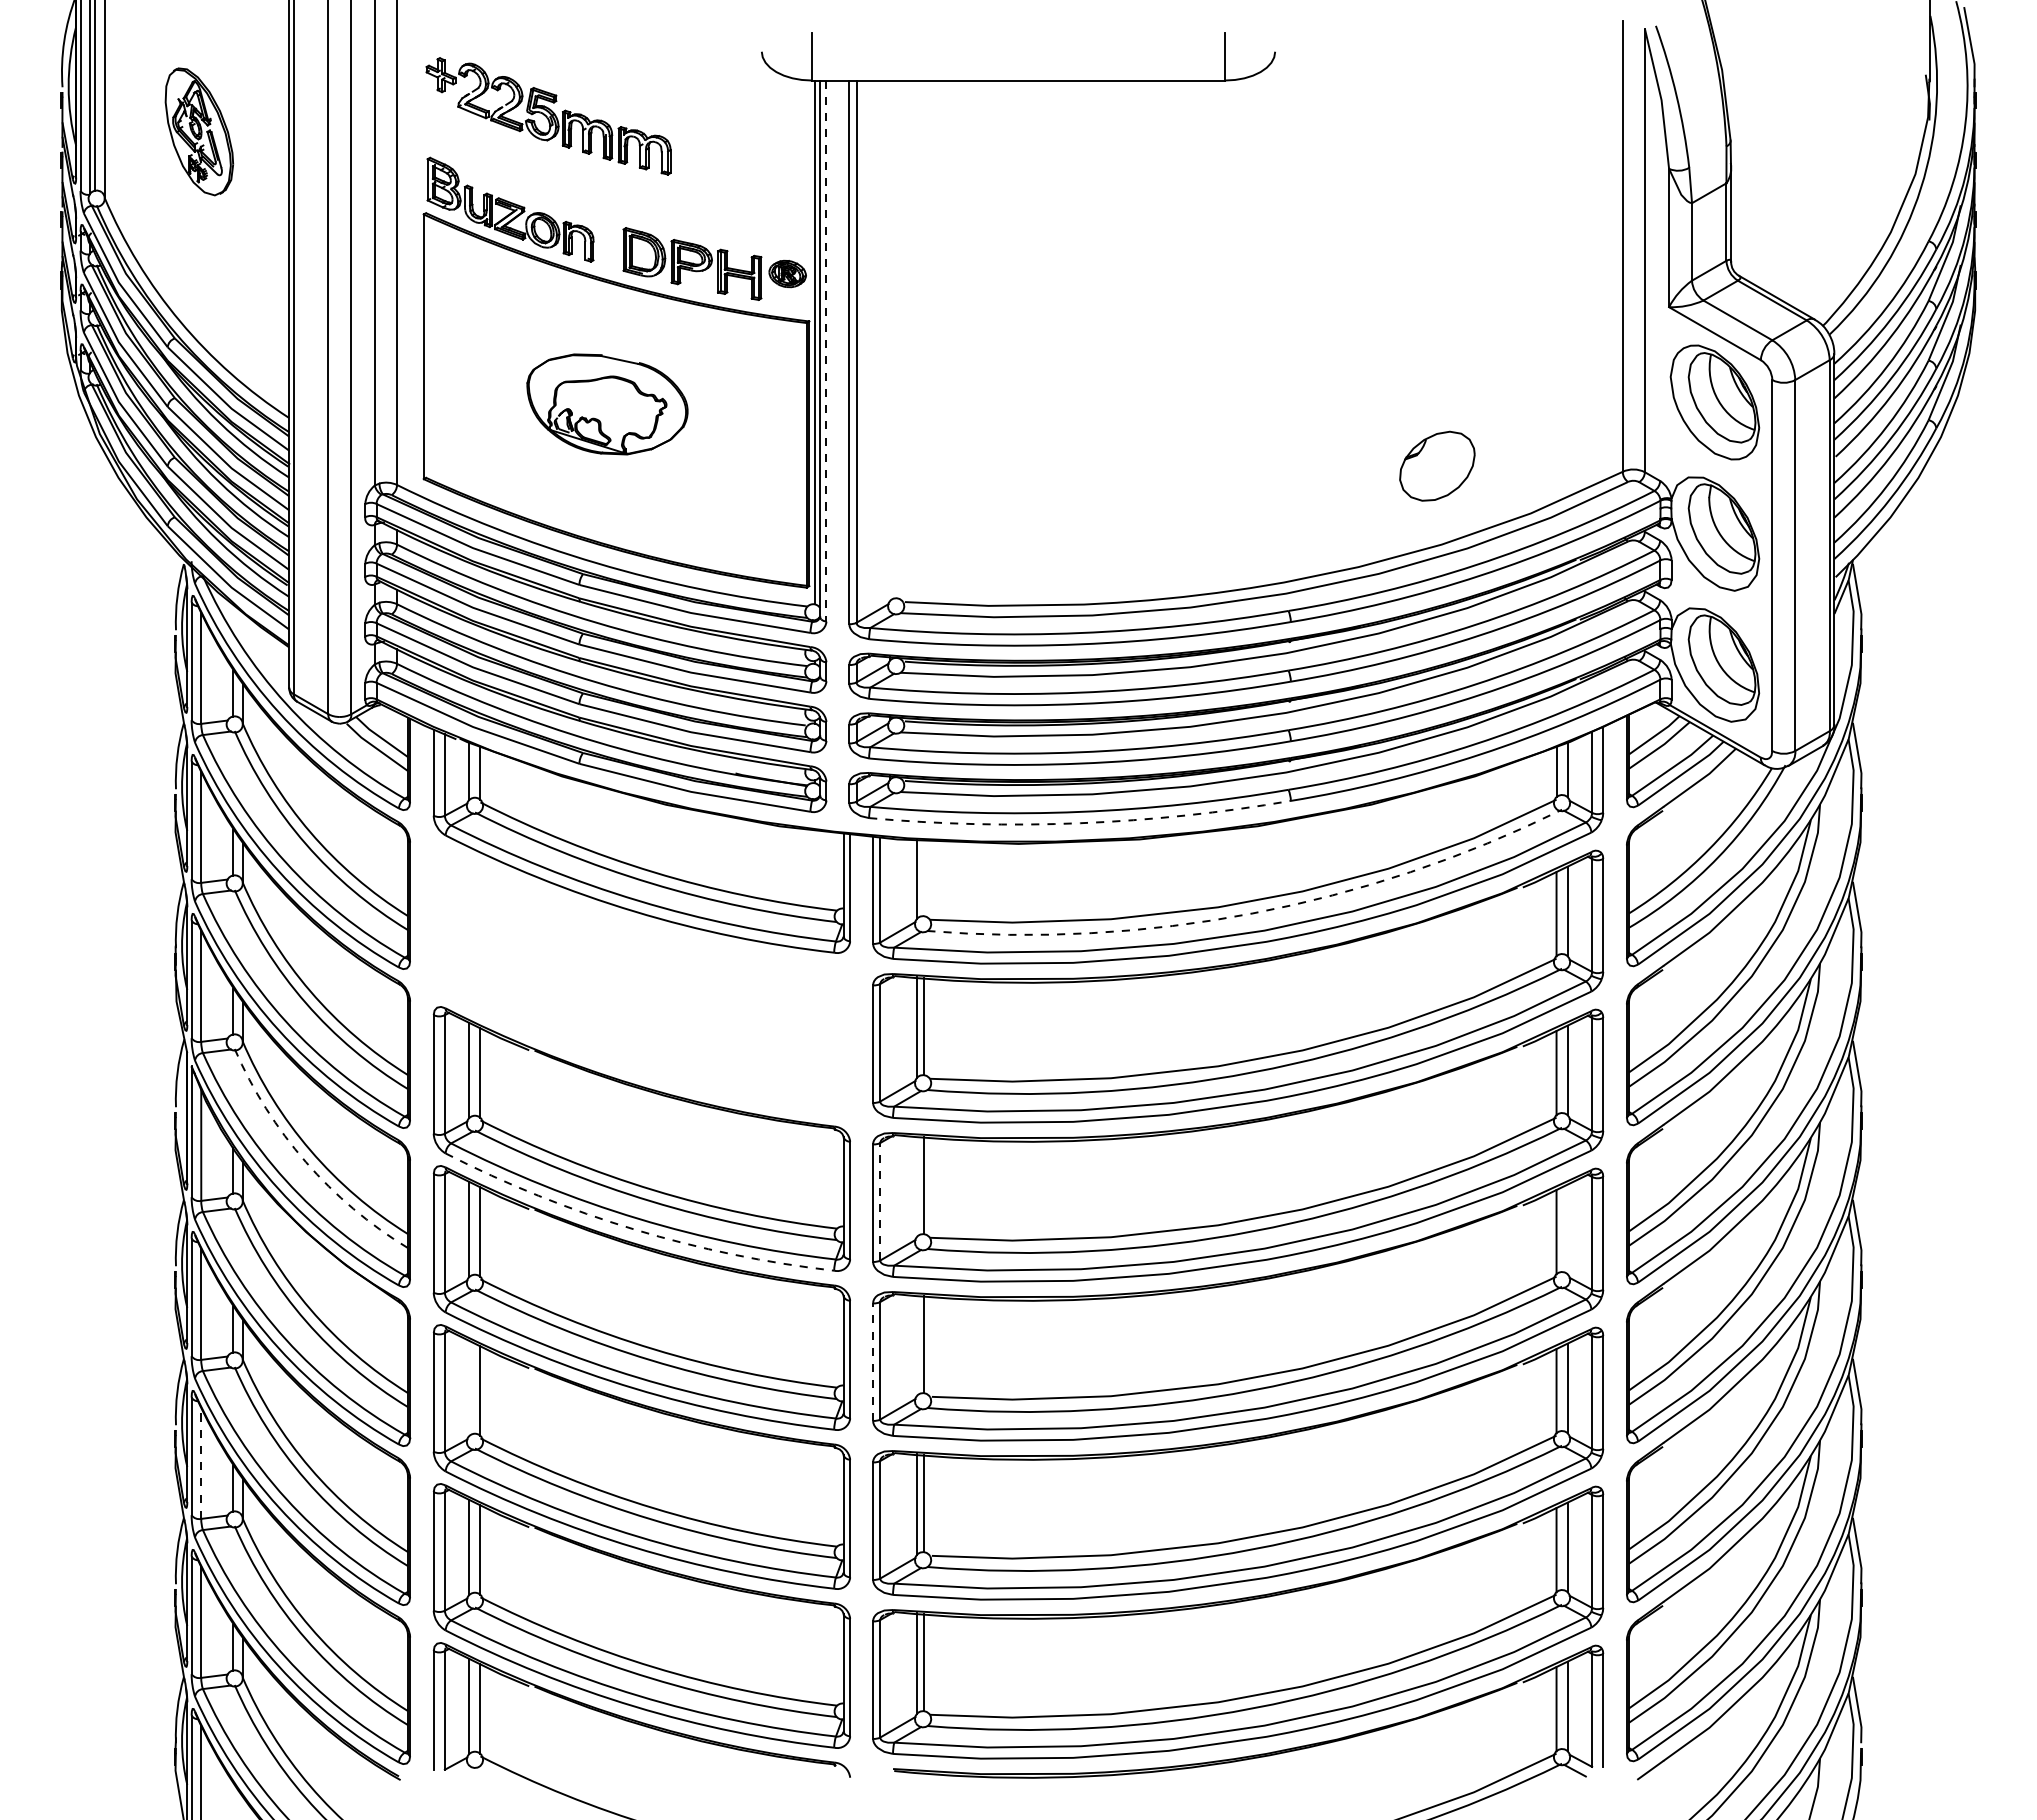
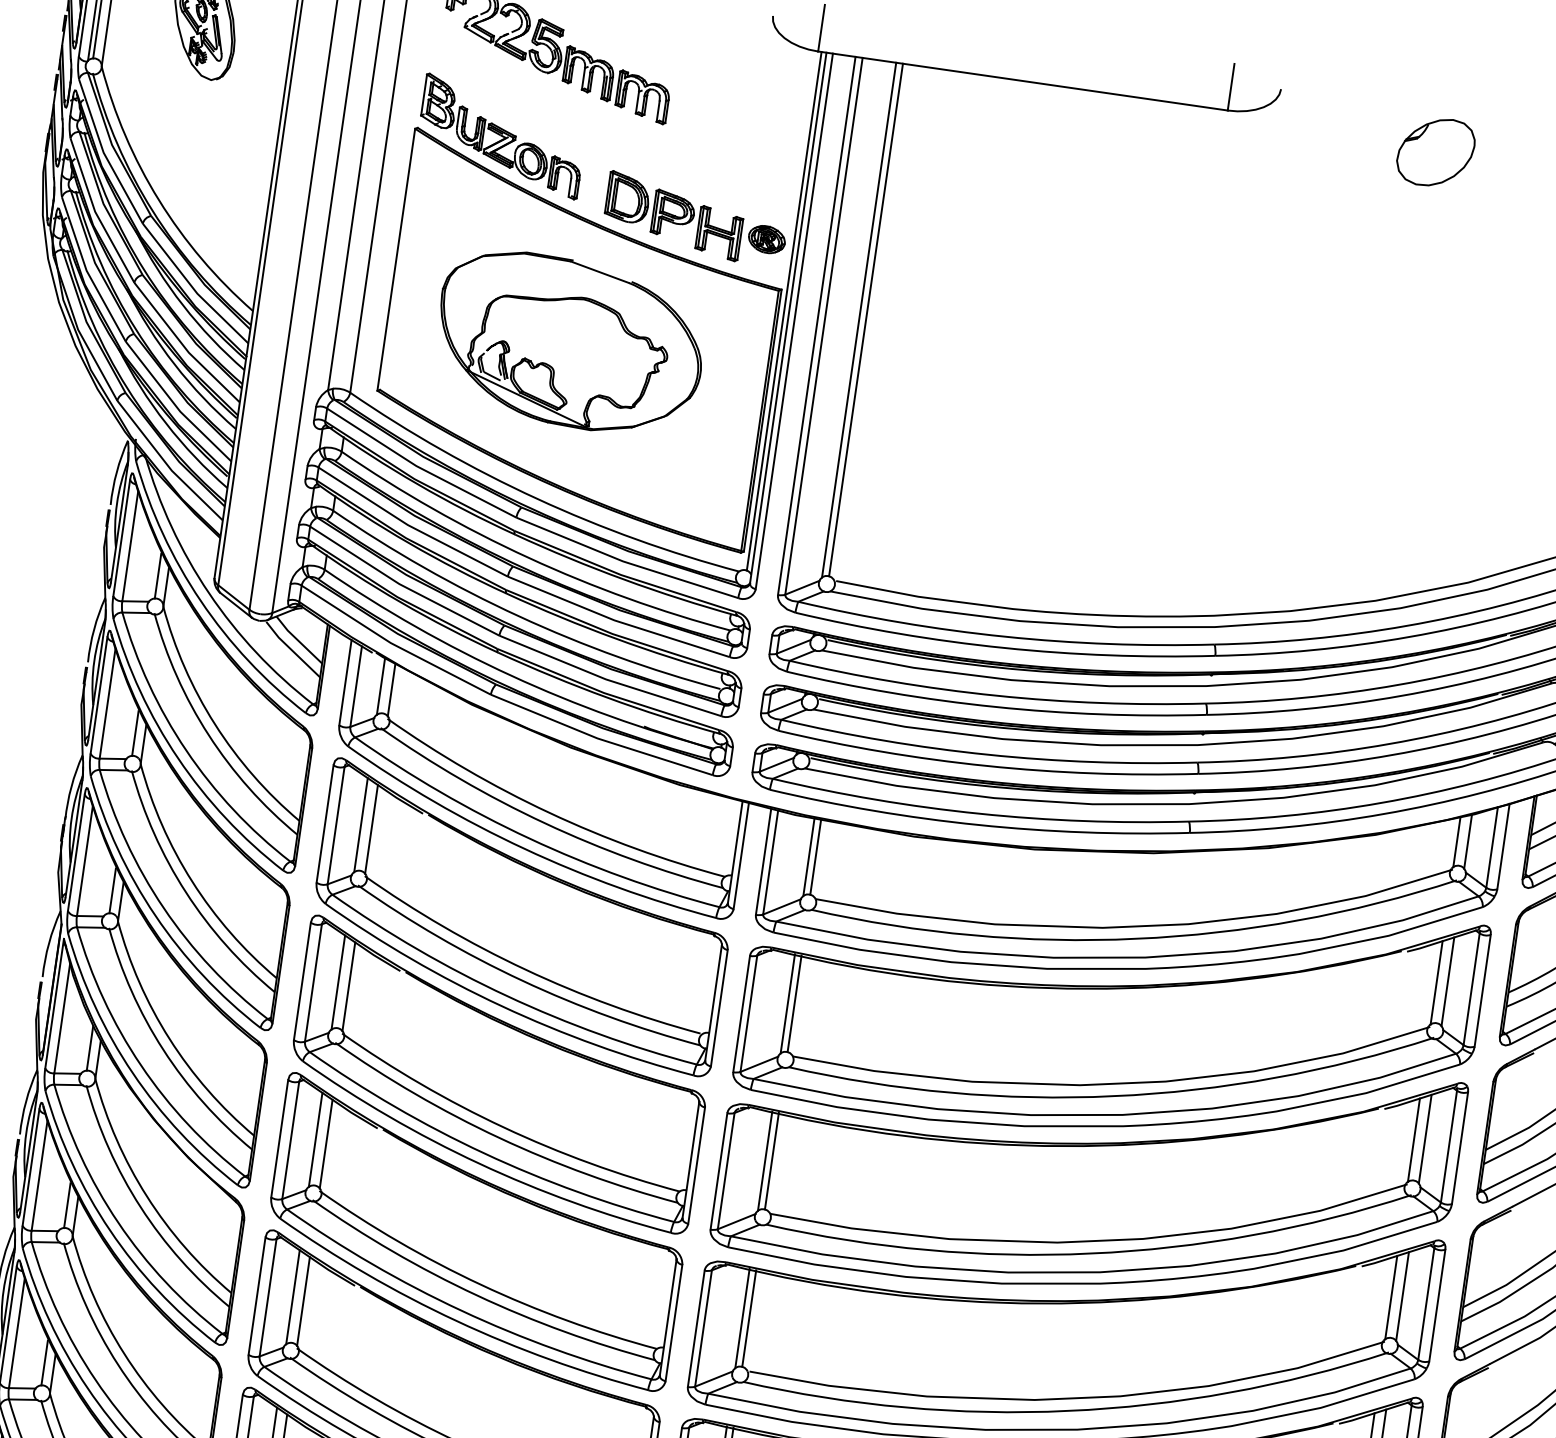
line: (897, 339) -> (866, 320), added
line: (890, 340) -> (859, 320), added
line: (826, 351) -> (794, 321), dashed -> solid
part: (607, 404) -> (569, 343), size x1.67
part: (1437, 465) -> (1436, 151), moved
arc: (1080, 823) -> (978, 825), dashed -> solid
line: (924, 878) -> (816, 857), added
arc: (1252, 913) -> (1135, 938), dashed -> solid
part: (641, 979) -> (521, 917), added
arc: (305, 1162) -> (162, 1050), dashed -> solid
line: (917, 1186) -> (765, 1161), added
line: (880, 1201) -> (726, 1170), dashed -> solid
arc: (634, 1229) -> (479, 1163), dashed -> solid
line: (1567, 1229) -> (1402, 1296), added
line: (917, 1345) -> (742, 1318), added
line: (873, 1362) -> (696, 1329), dashed -> solid
line: (469, 1387) -> (293, 1296), added
line: (201, 1463) -> (17, 1333), dashed -> solid

